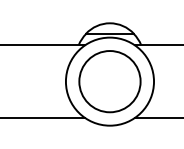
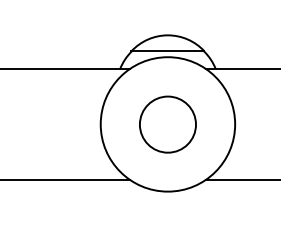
circle: (109, 81) -> (167, 124), size x0.6

